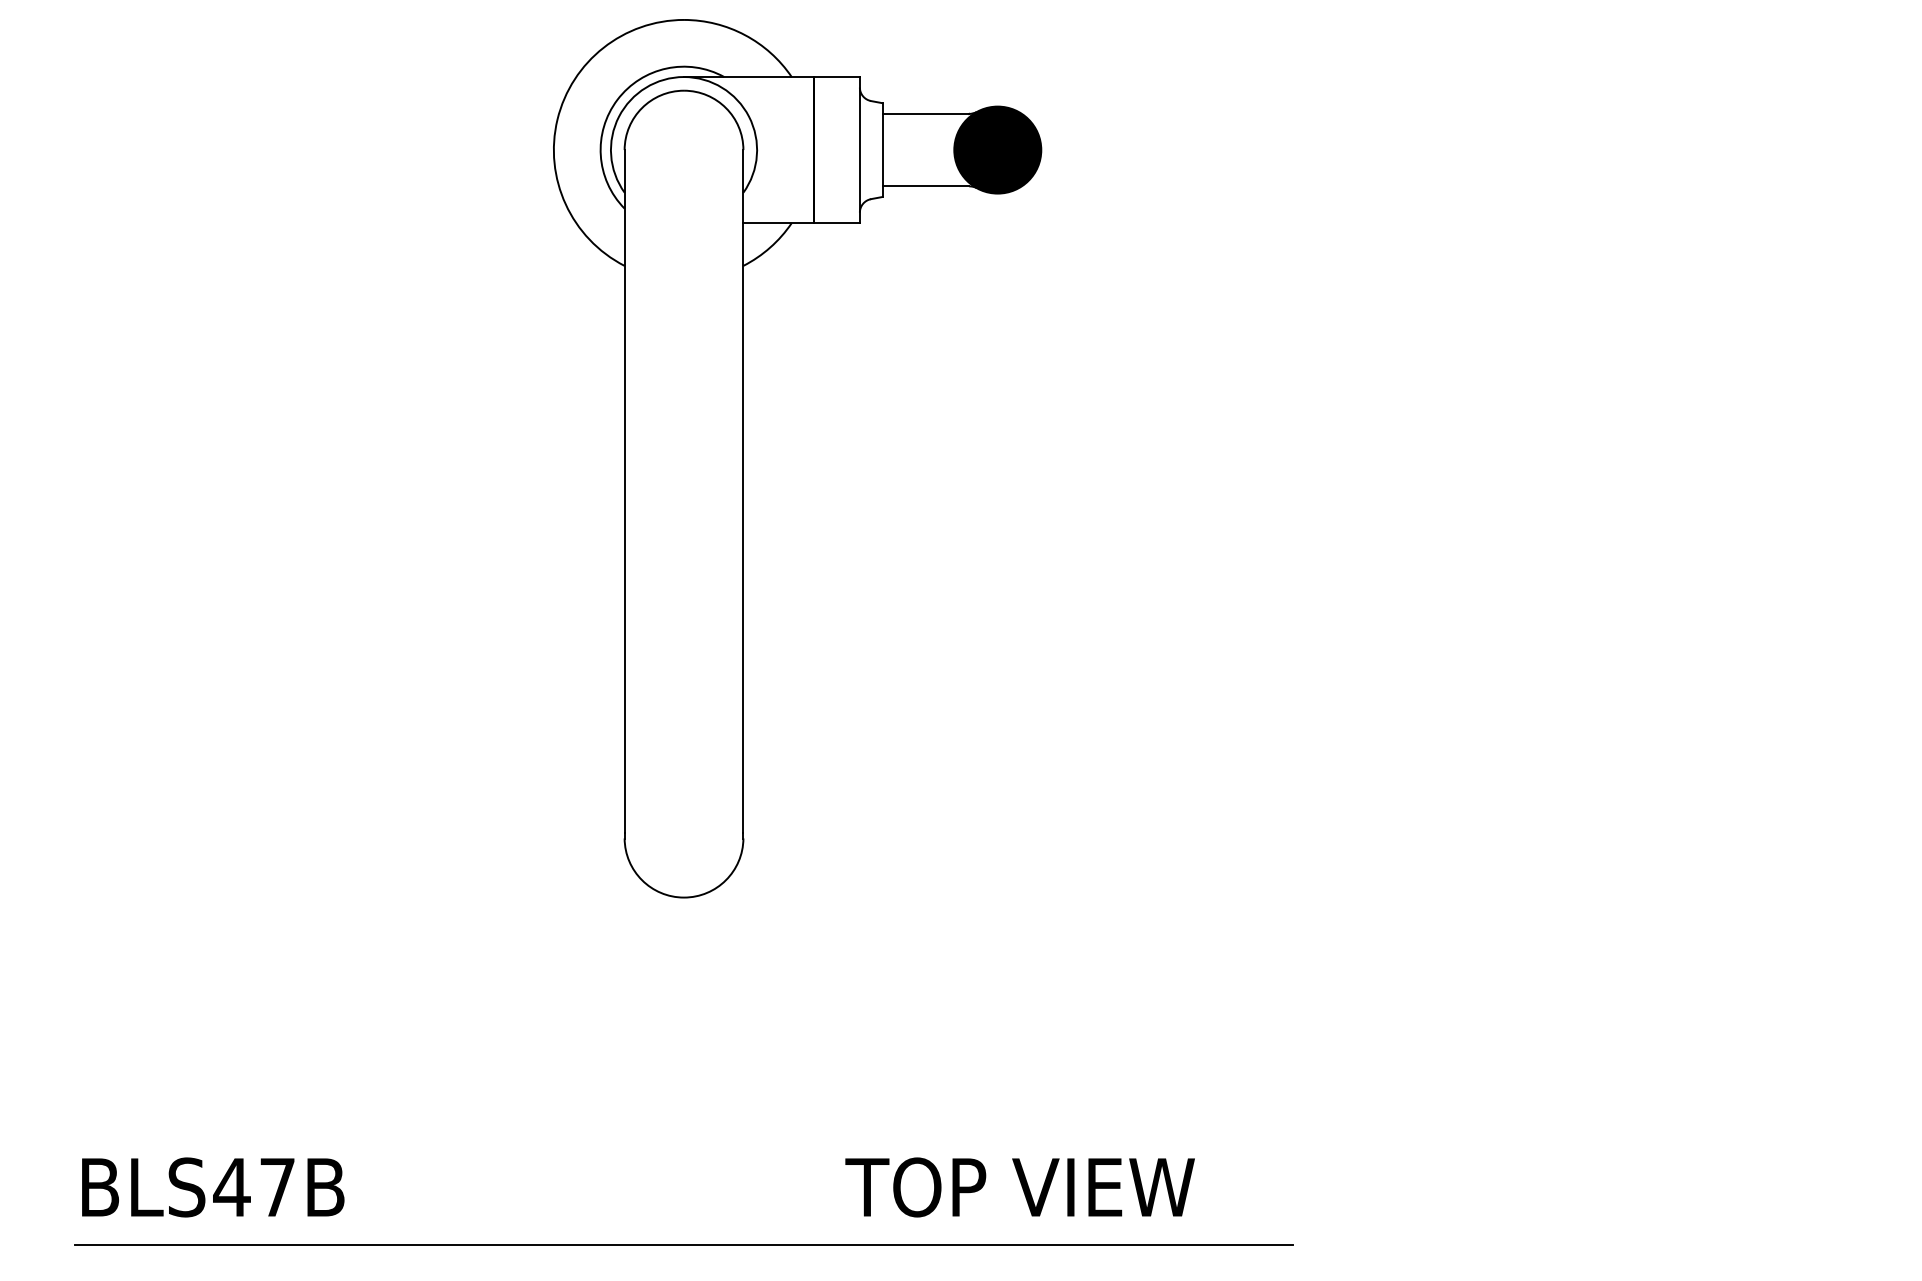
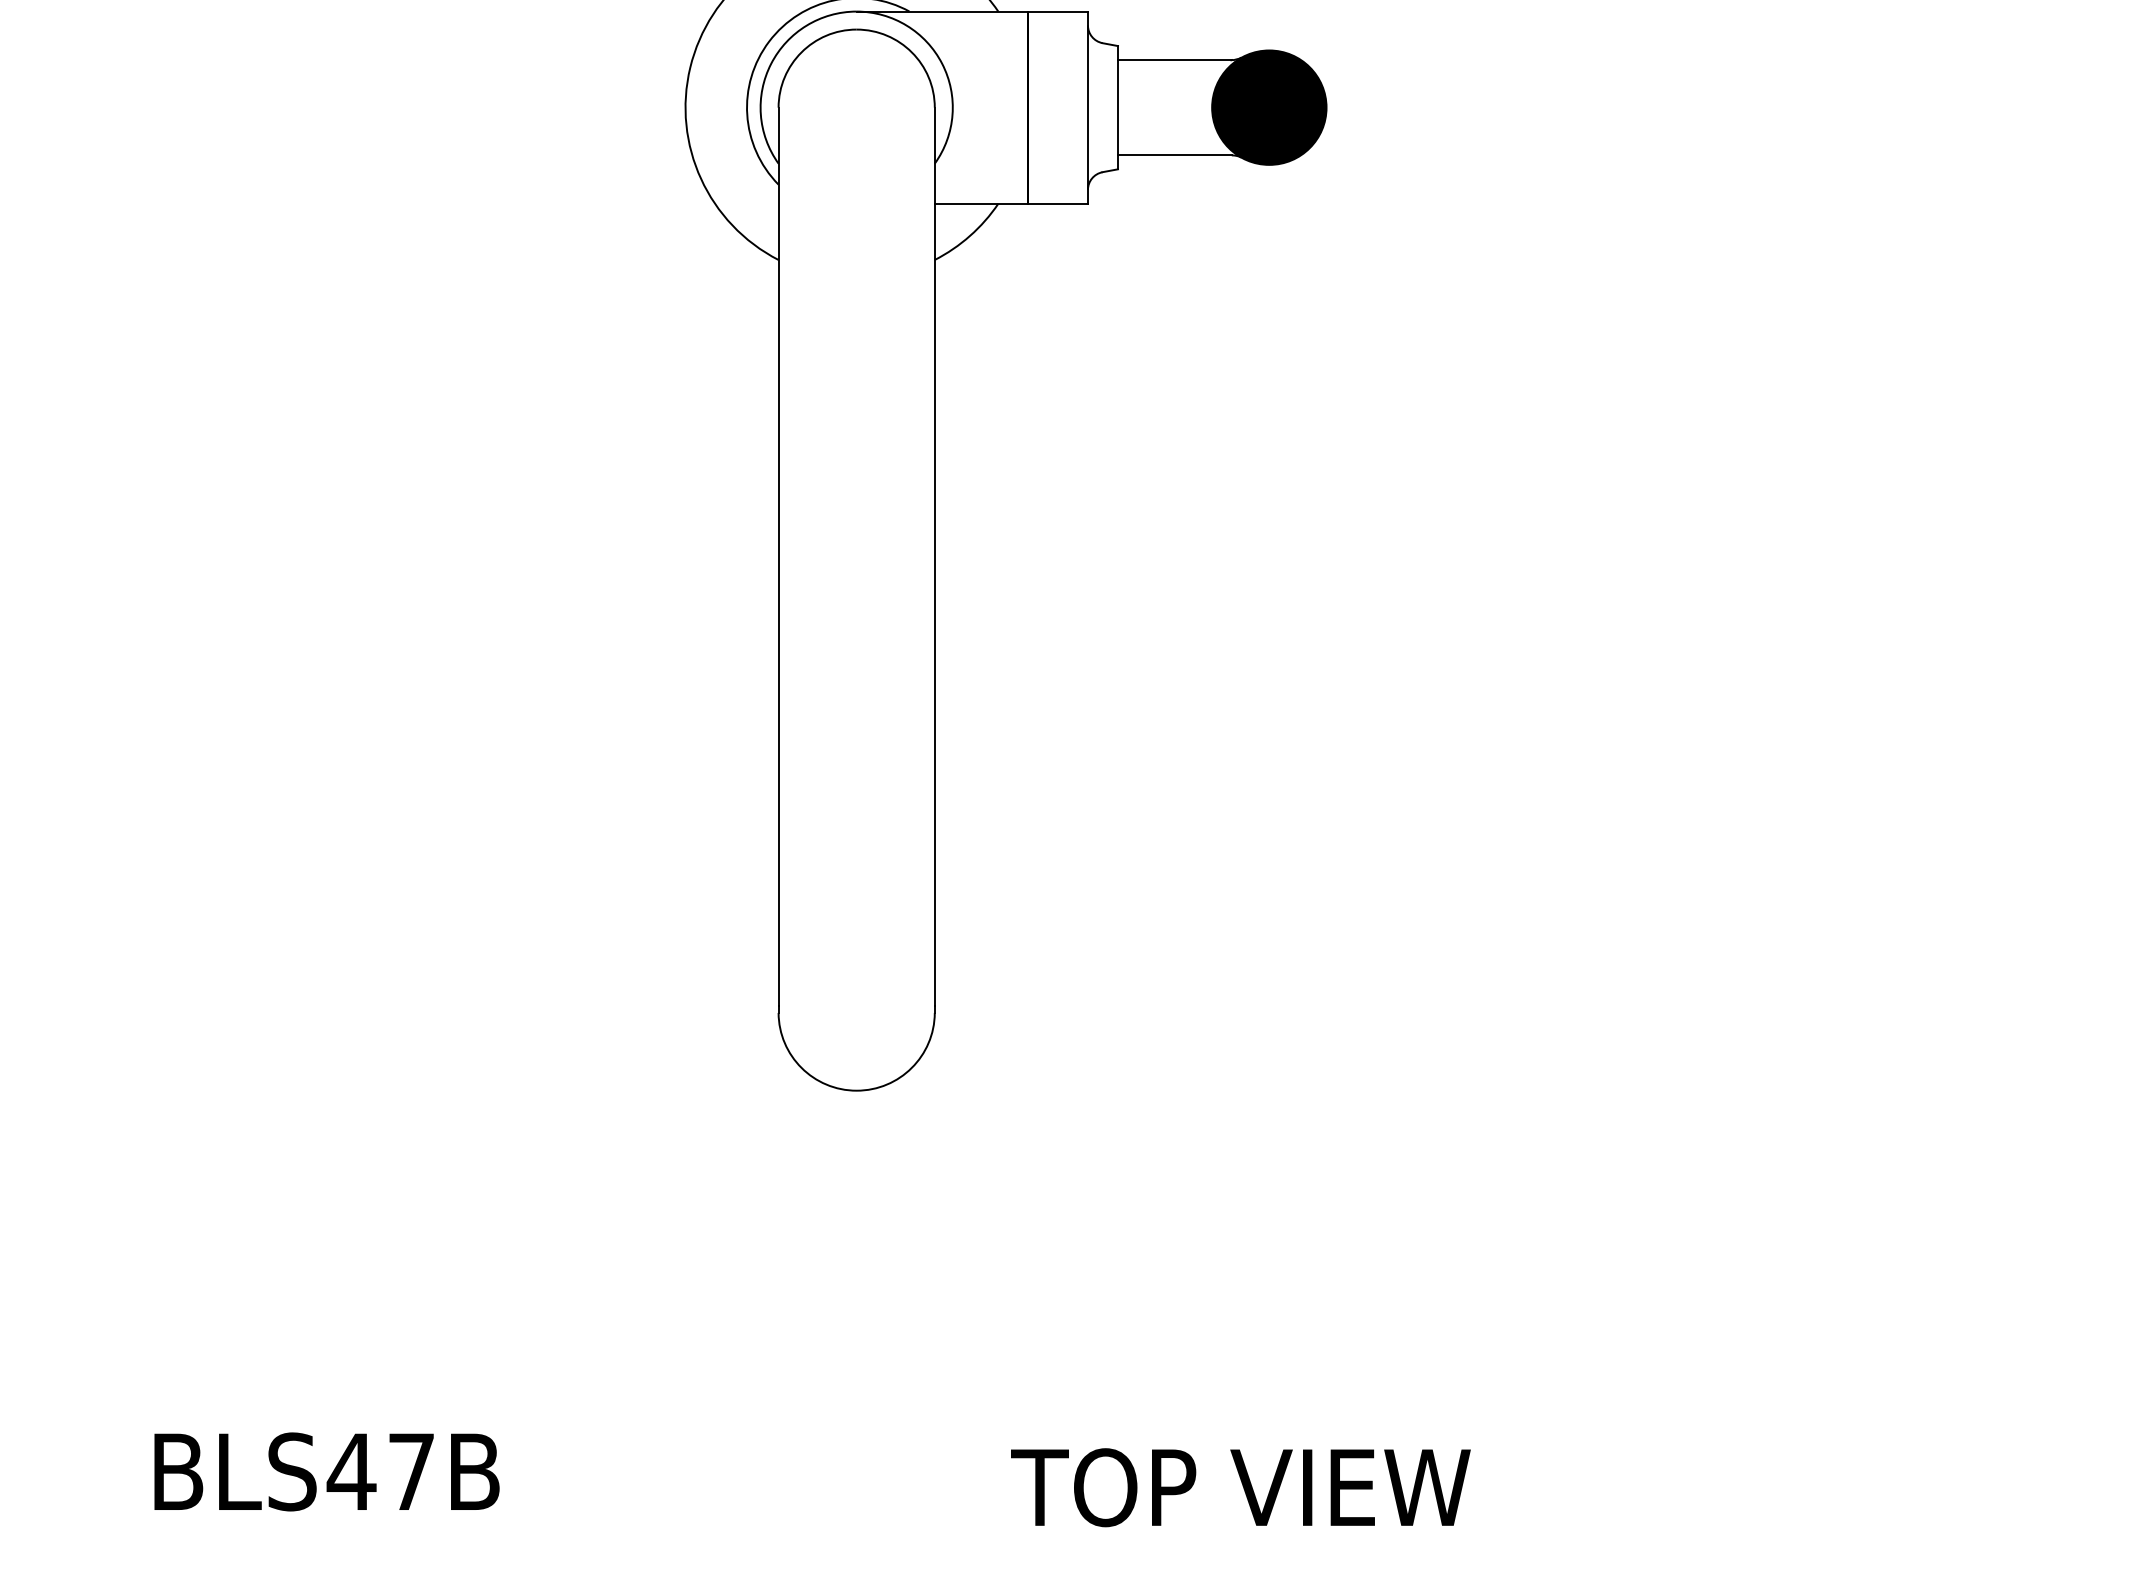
text: (213, 1187) -> (327, 1471), moved
text: (1019, 1187) -> (1240, 1487), moved
line: (684, 1245) -> (857, 1548), removed

